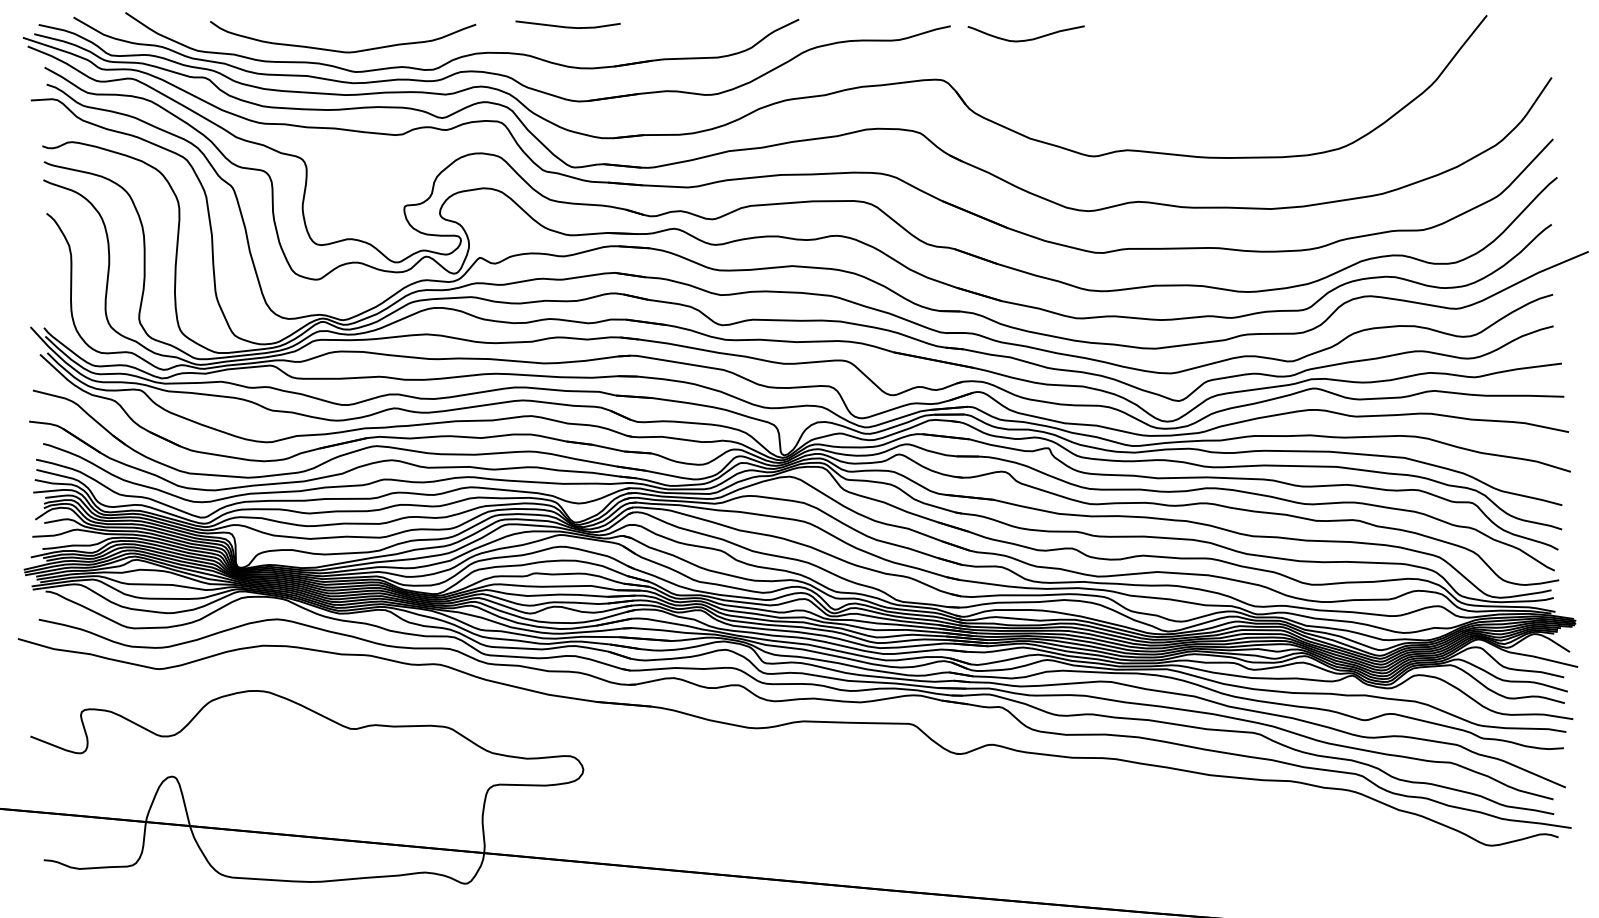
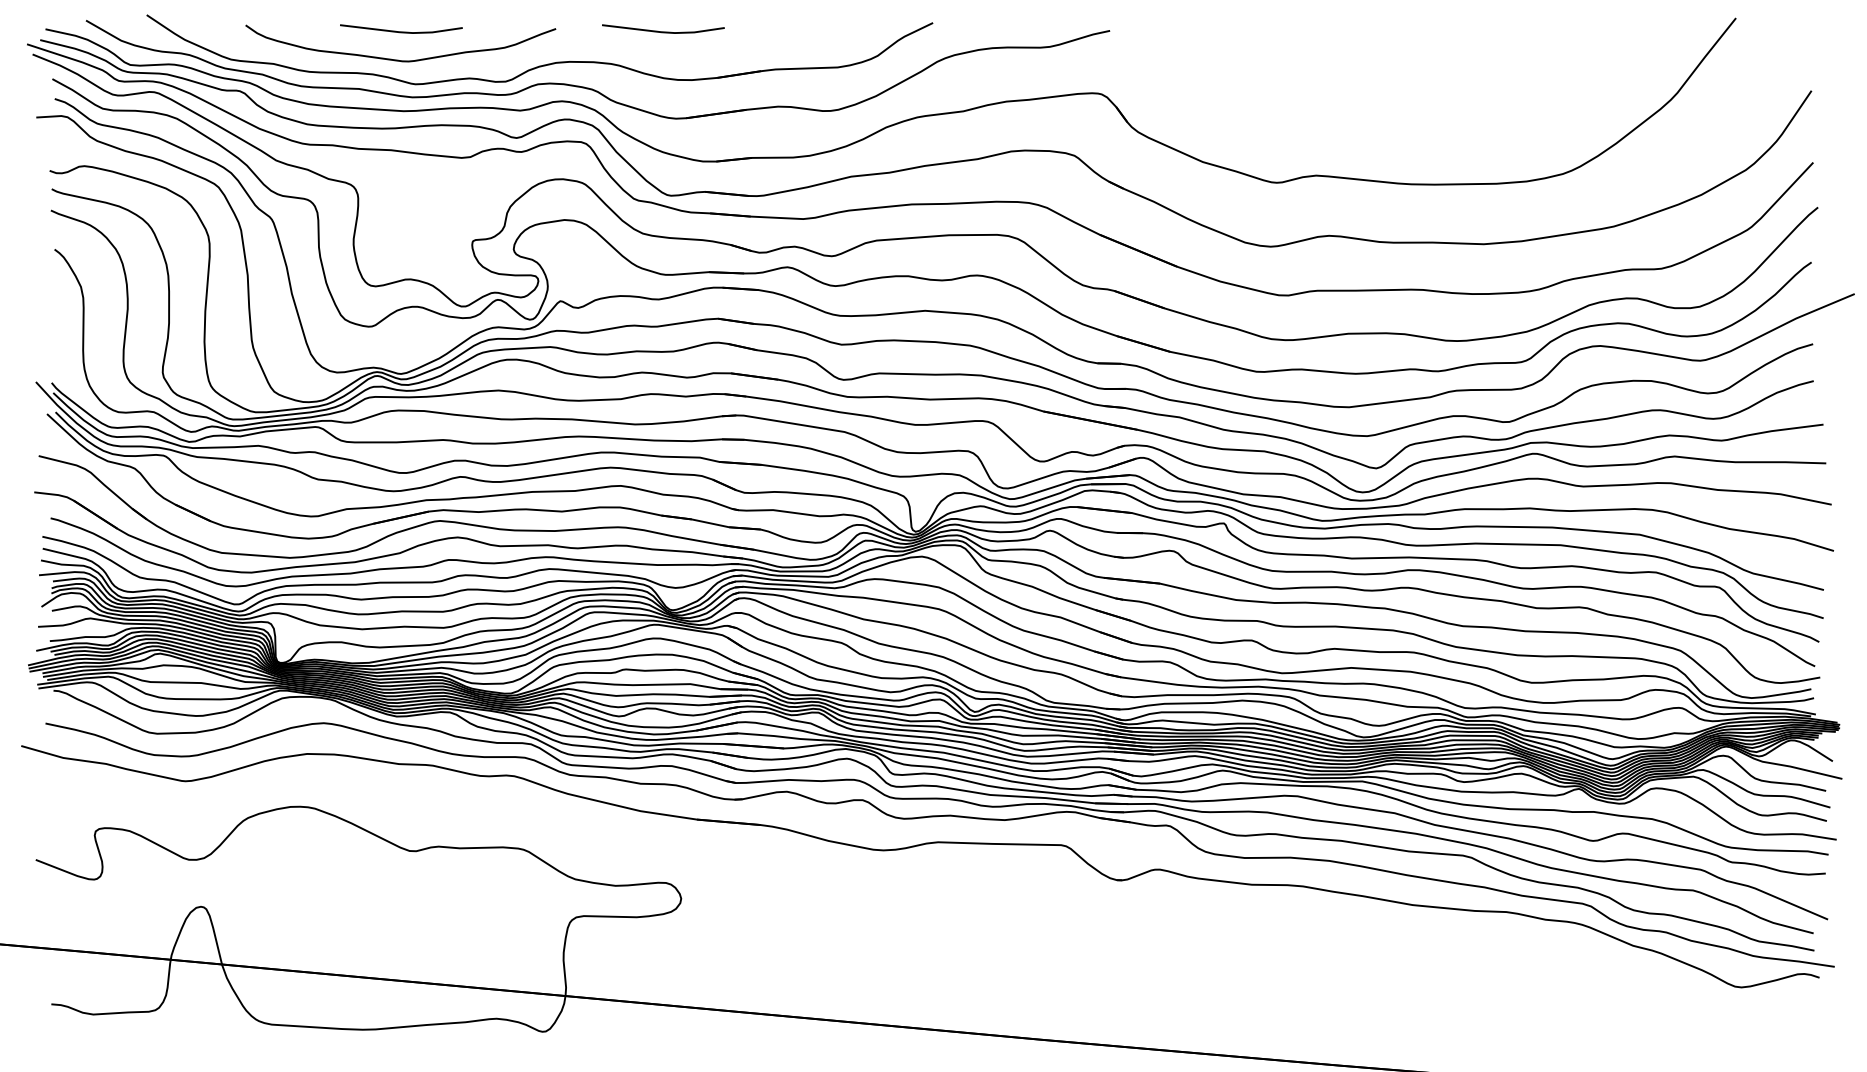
line: (343, 26) -> (401, 31), added
curve: (1025, 39) -> (1197, 46), removed

